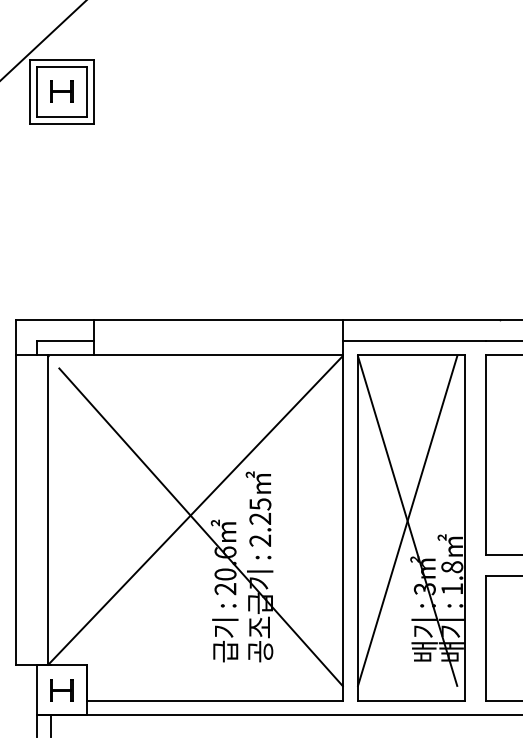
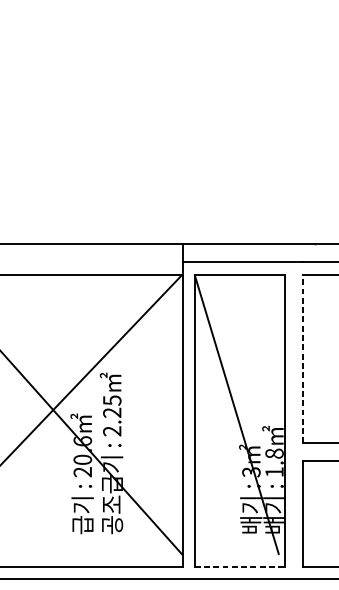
line: (486, 455) -> (303, 359), solid -> dashed
line: (407, 520) -> (236, 414), removed
line: (411, 701) -> (240, 567), solid -> dashed

